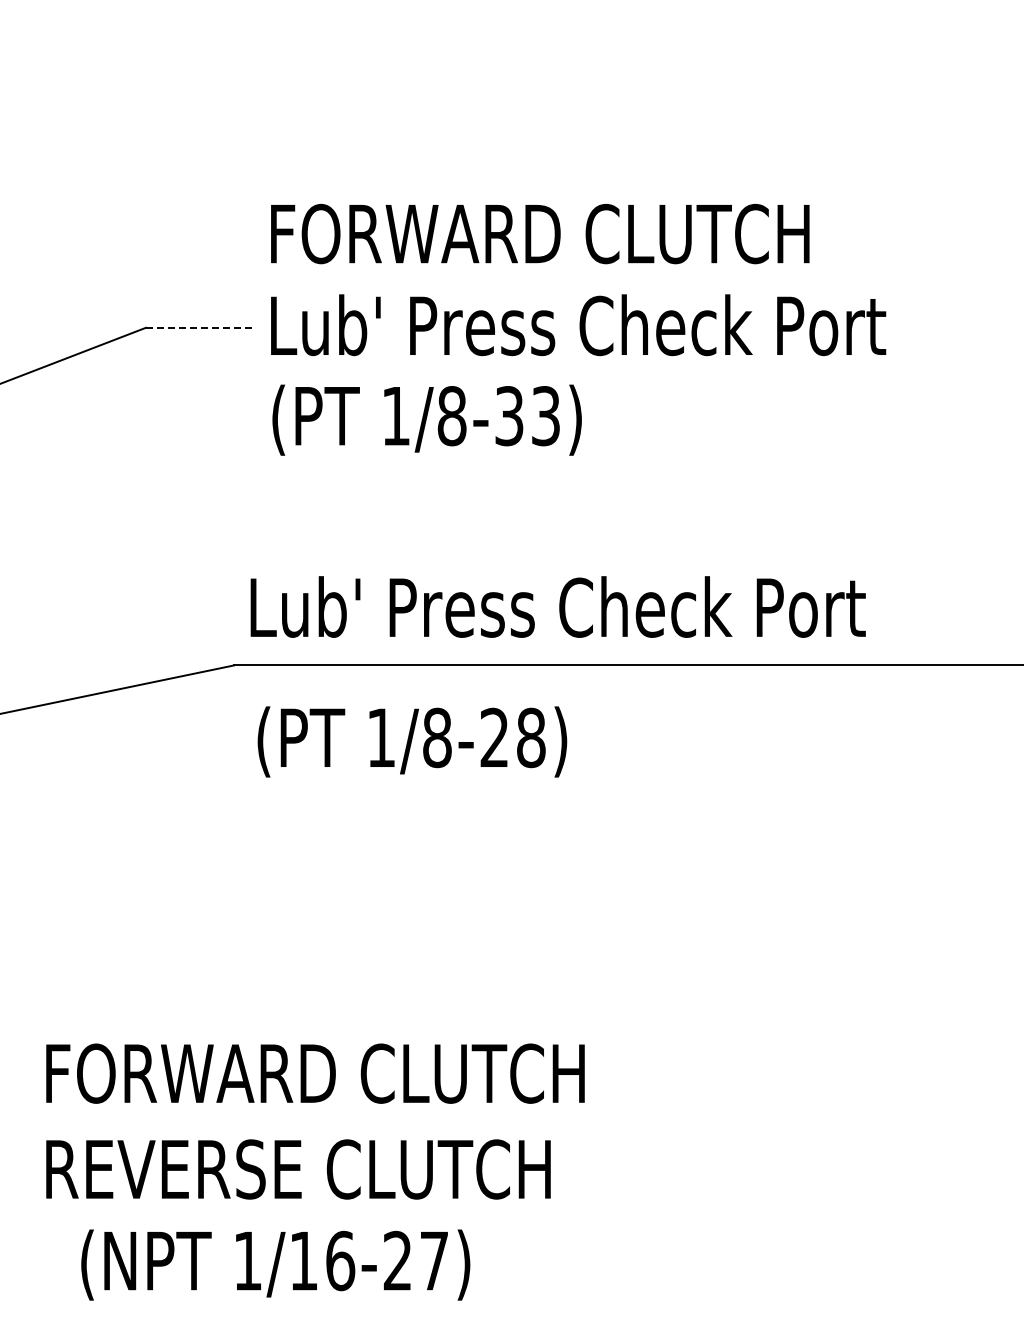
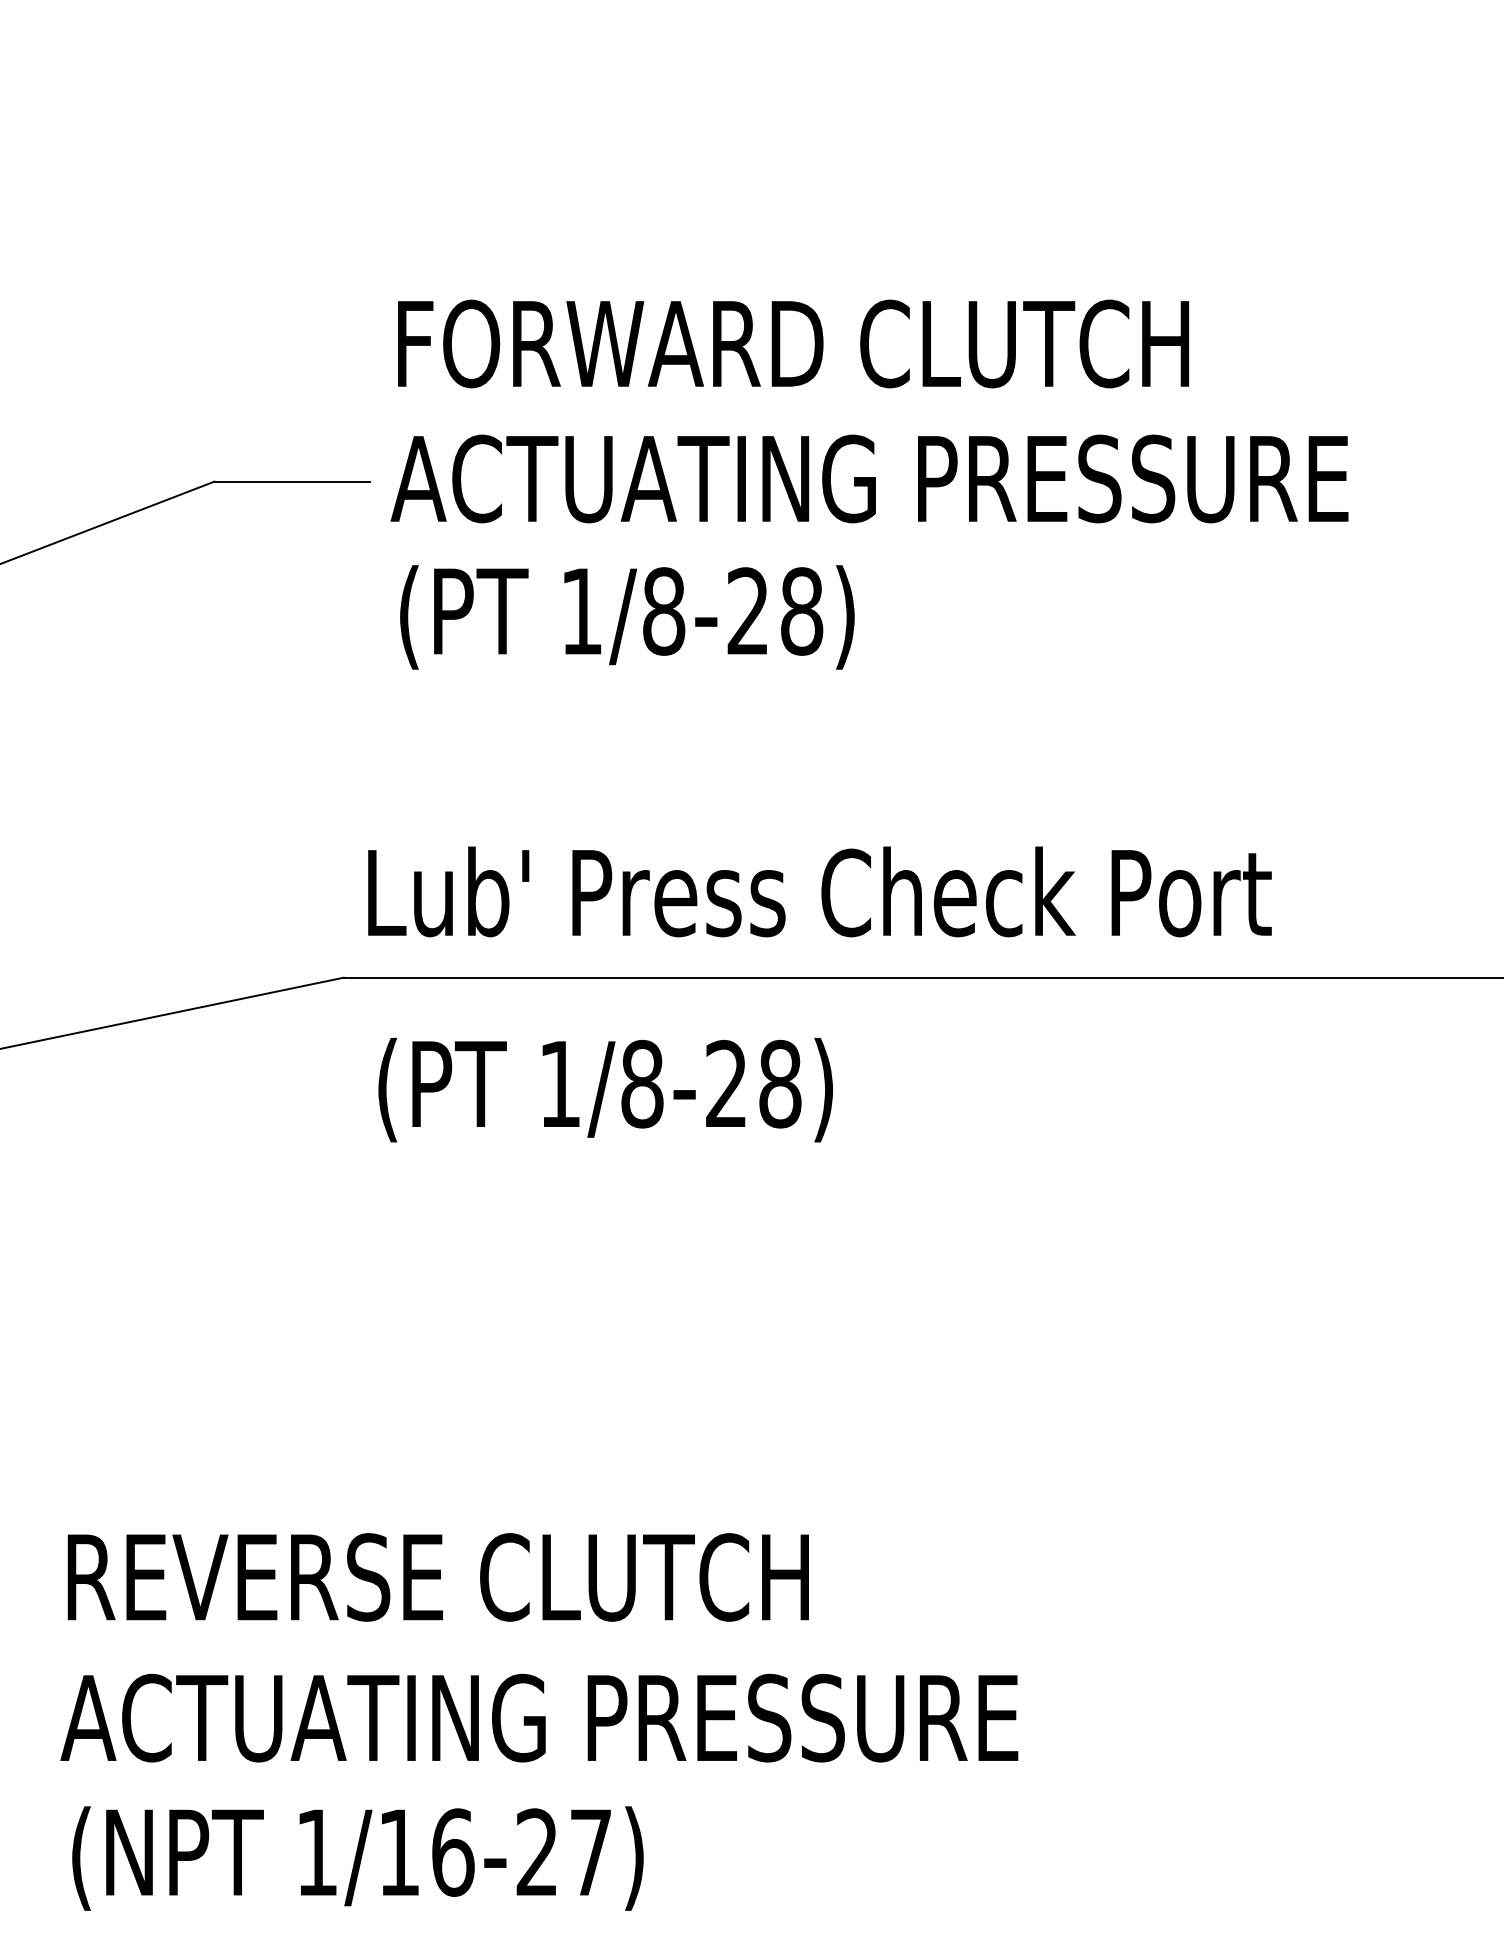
text: (591, 325) -> (868, 478), Lub' Press Check Port -> ACTUATING PRESSURE
line: (199, 327) -> (292, 481), dashed -> solid
text: (527, 416) -> (774, 612), 1/8-33) -> 1/8-28)
text: (318, 1073) -> (467, 1577), FORWARD CLUTCH -> REVERSE CLUTCH
text: (367, 1169) -> (539, 1718), REVERSE CLUTCH -> ACTUATING PRESSURE
text: (275, 1264) -> (357, 1857), moved

